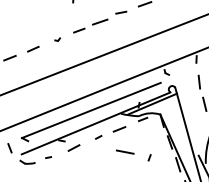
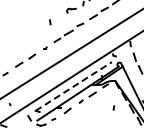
line: (92, 110) -> (74, 86), solid -> dashed
line: (125, 150) -> (98, 106), removed

